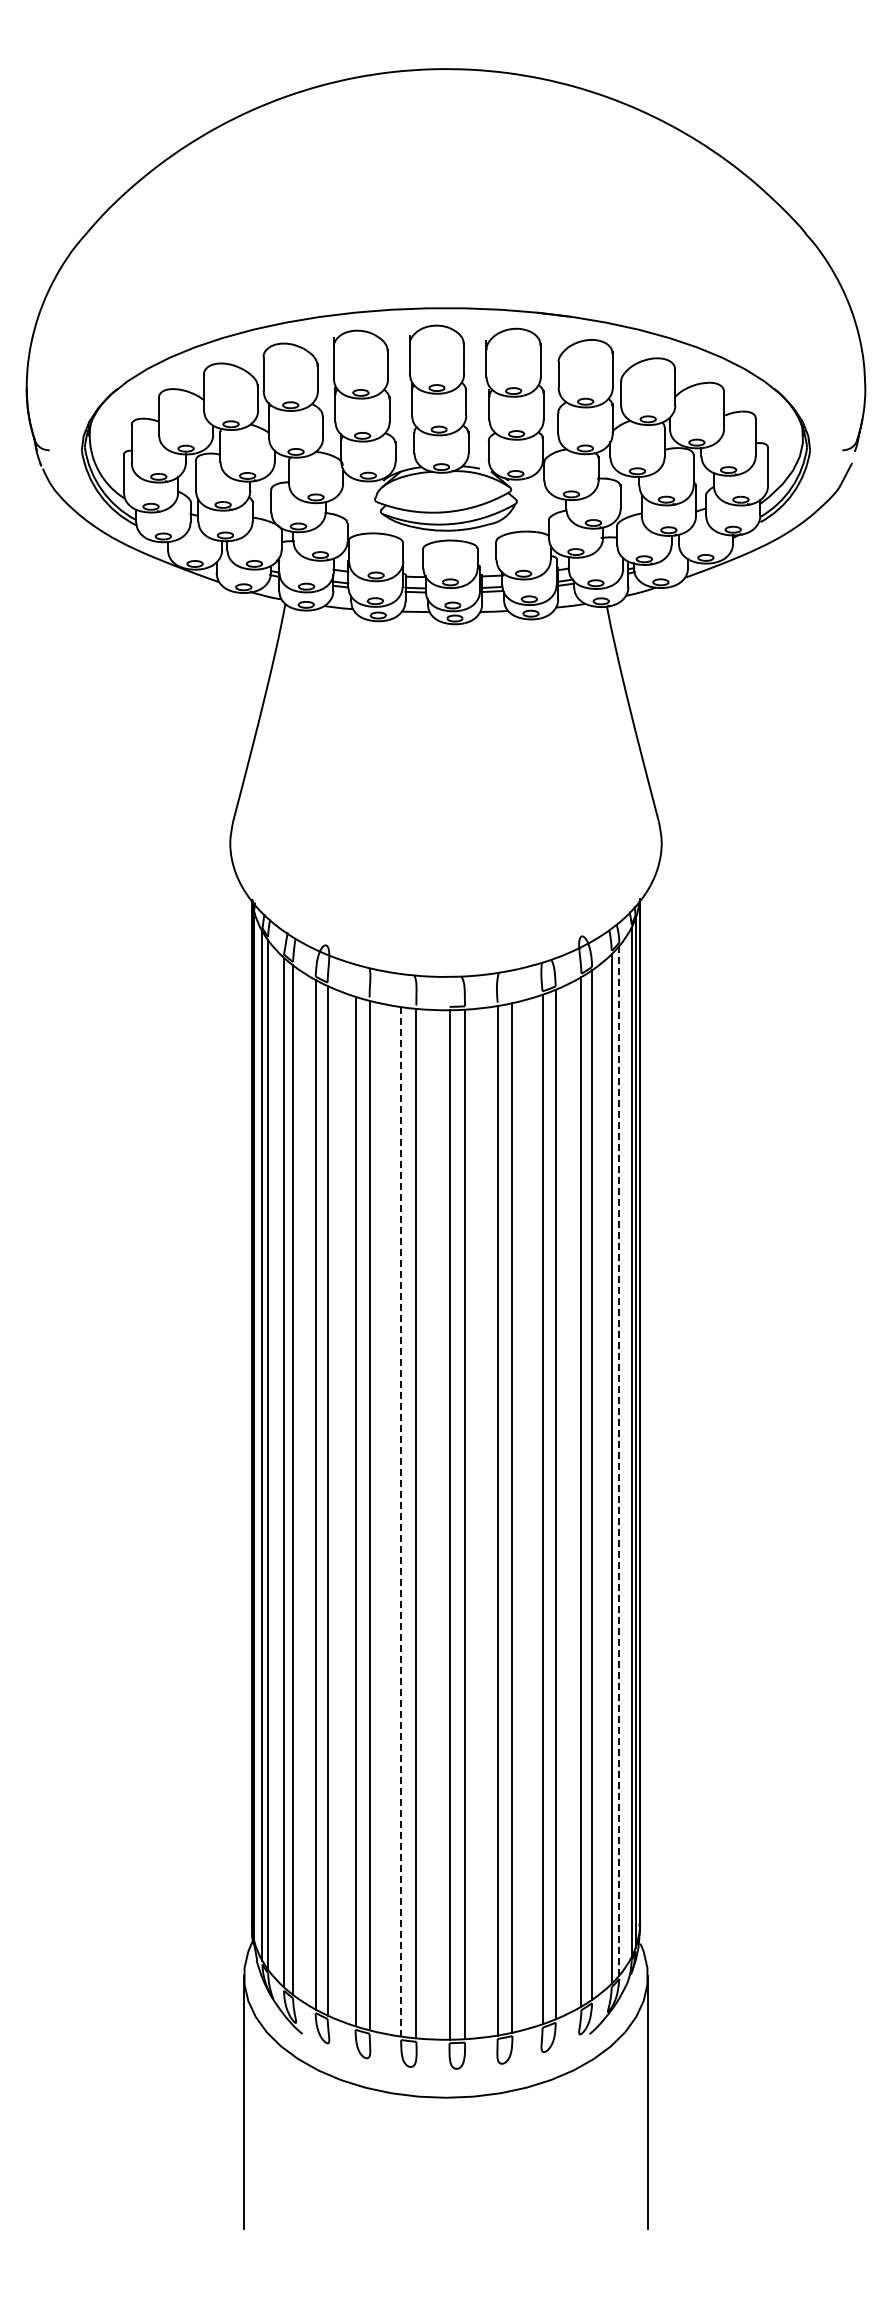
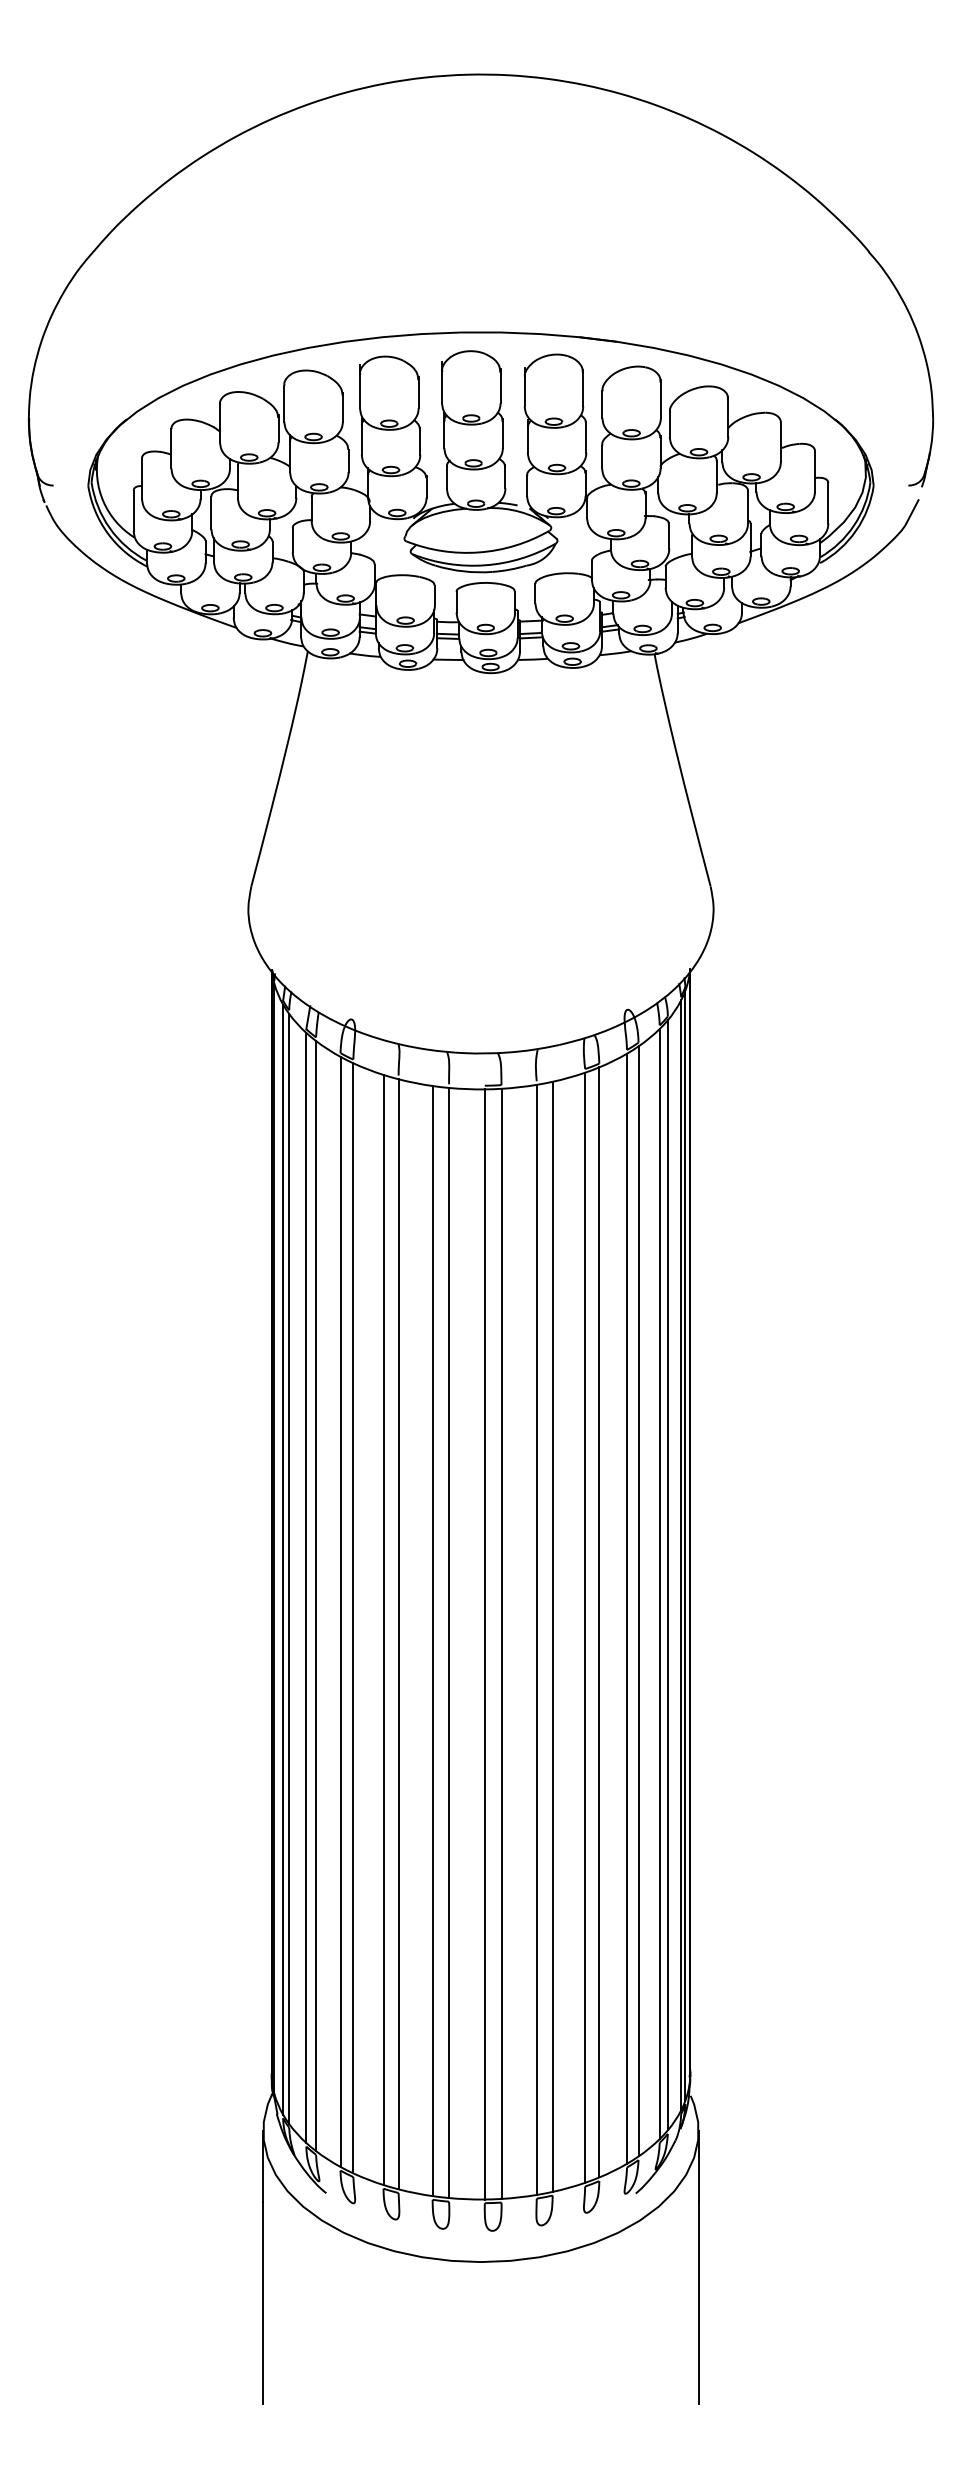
line: (619, 1460) -> (668, 1574), dashed -> solid
line: (401, 1521) -> (433, 1640), dashed -> solid

